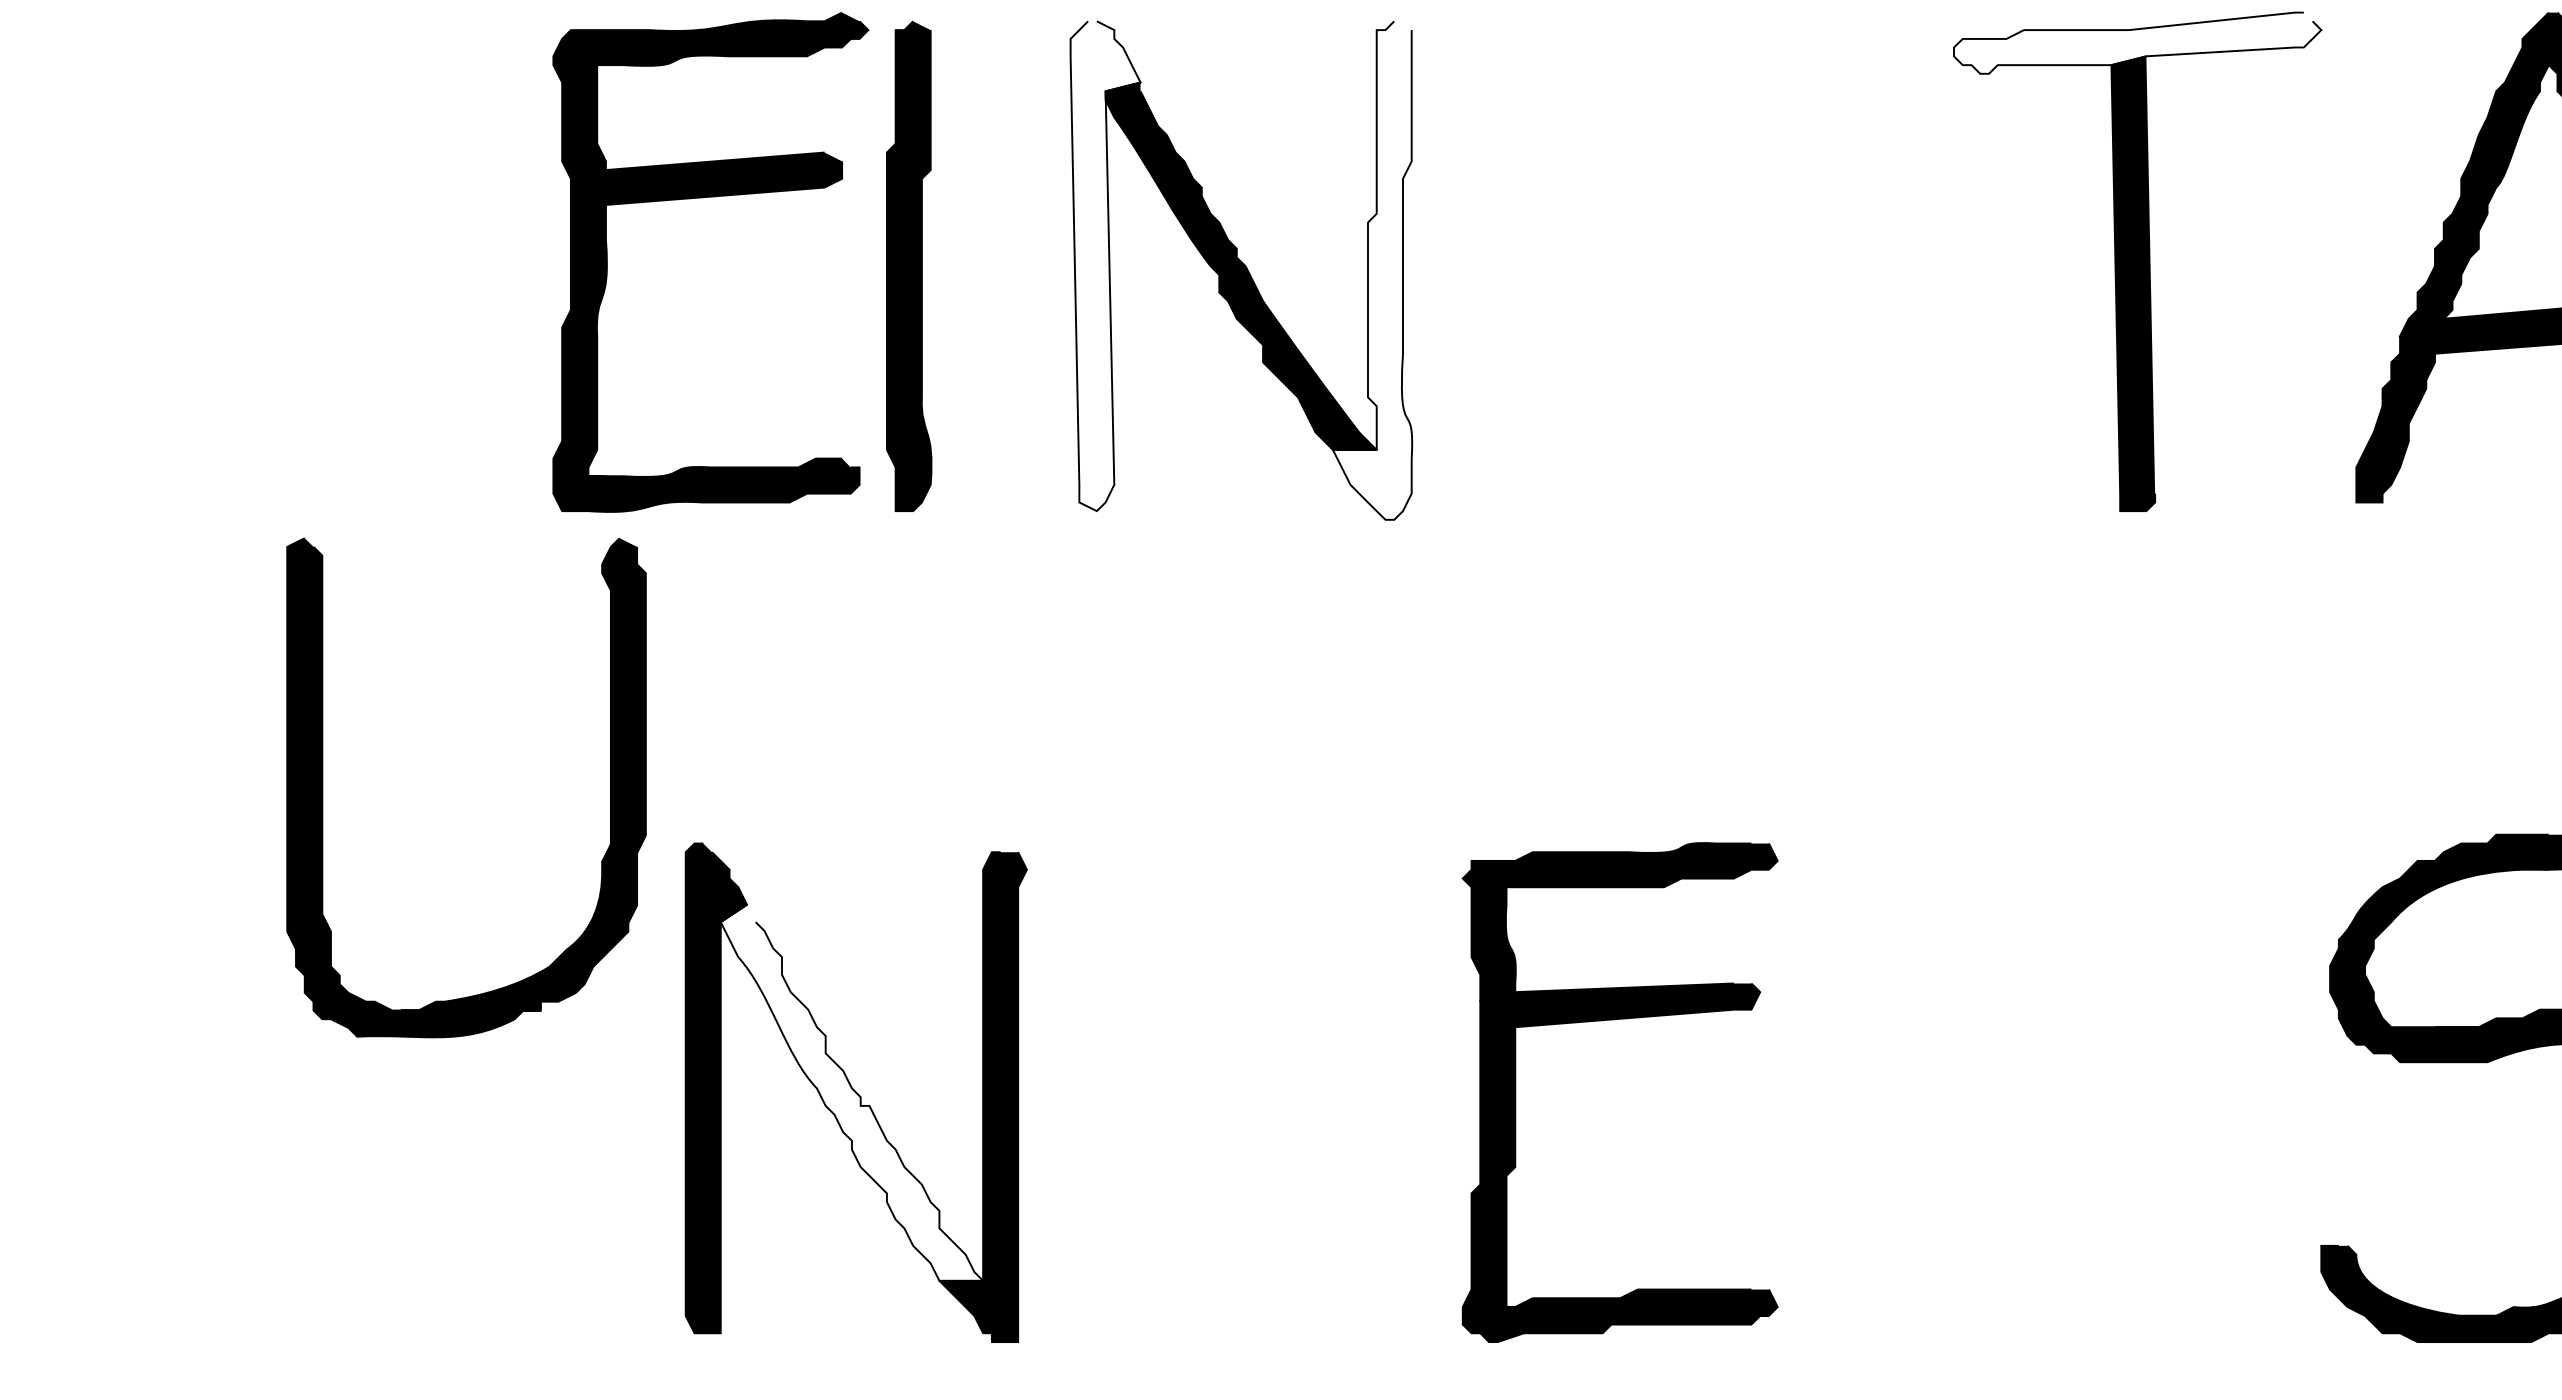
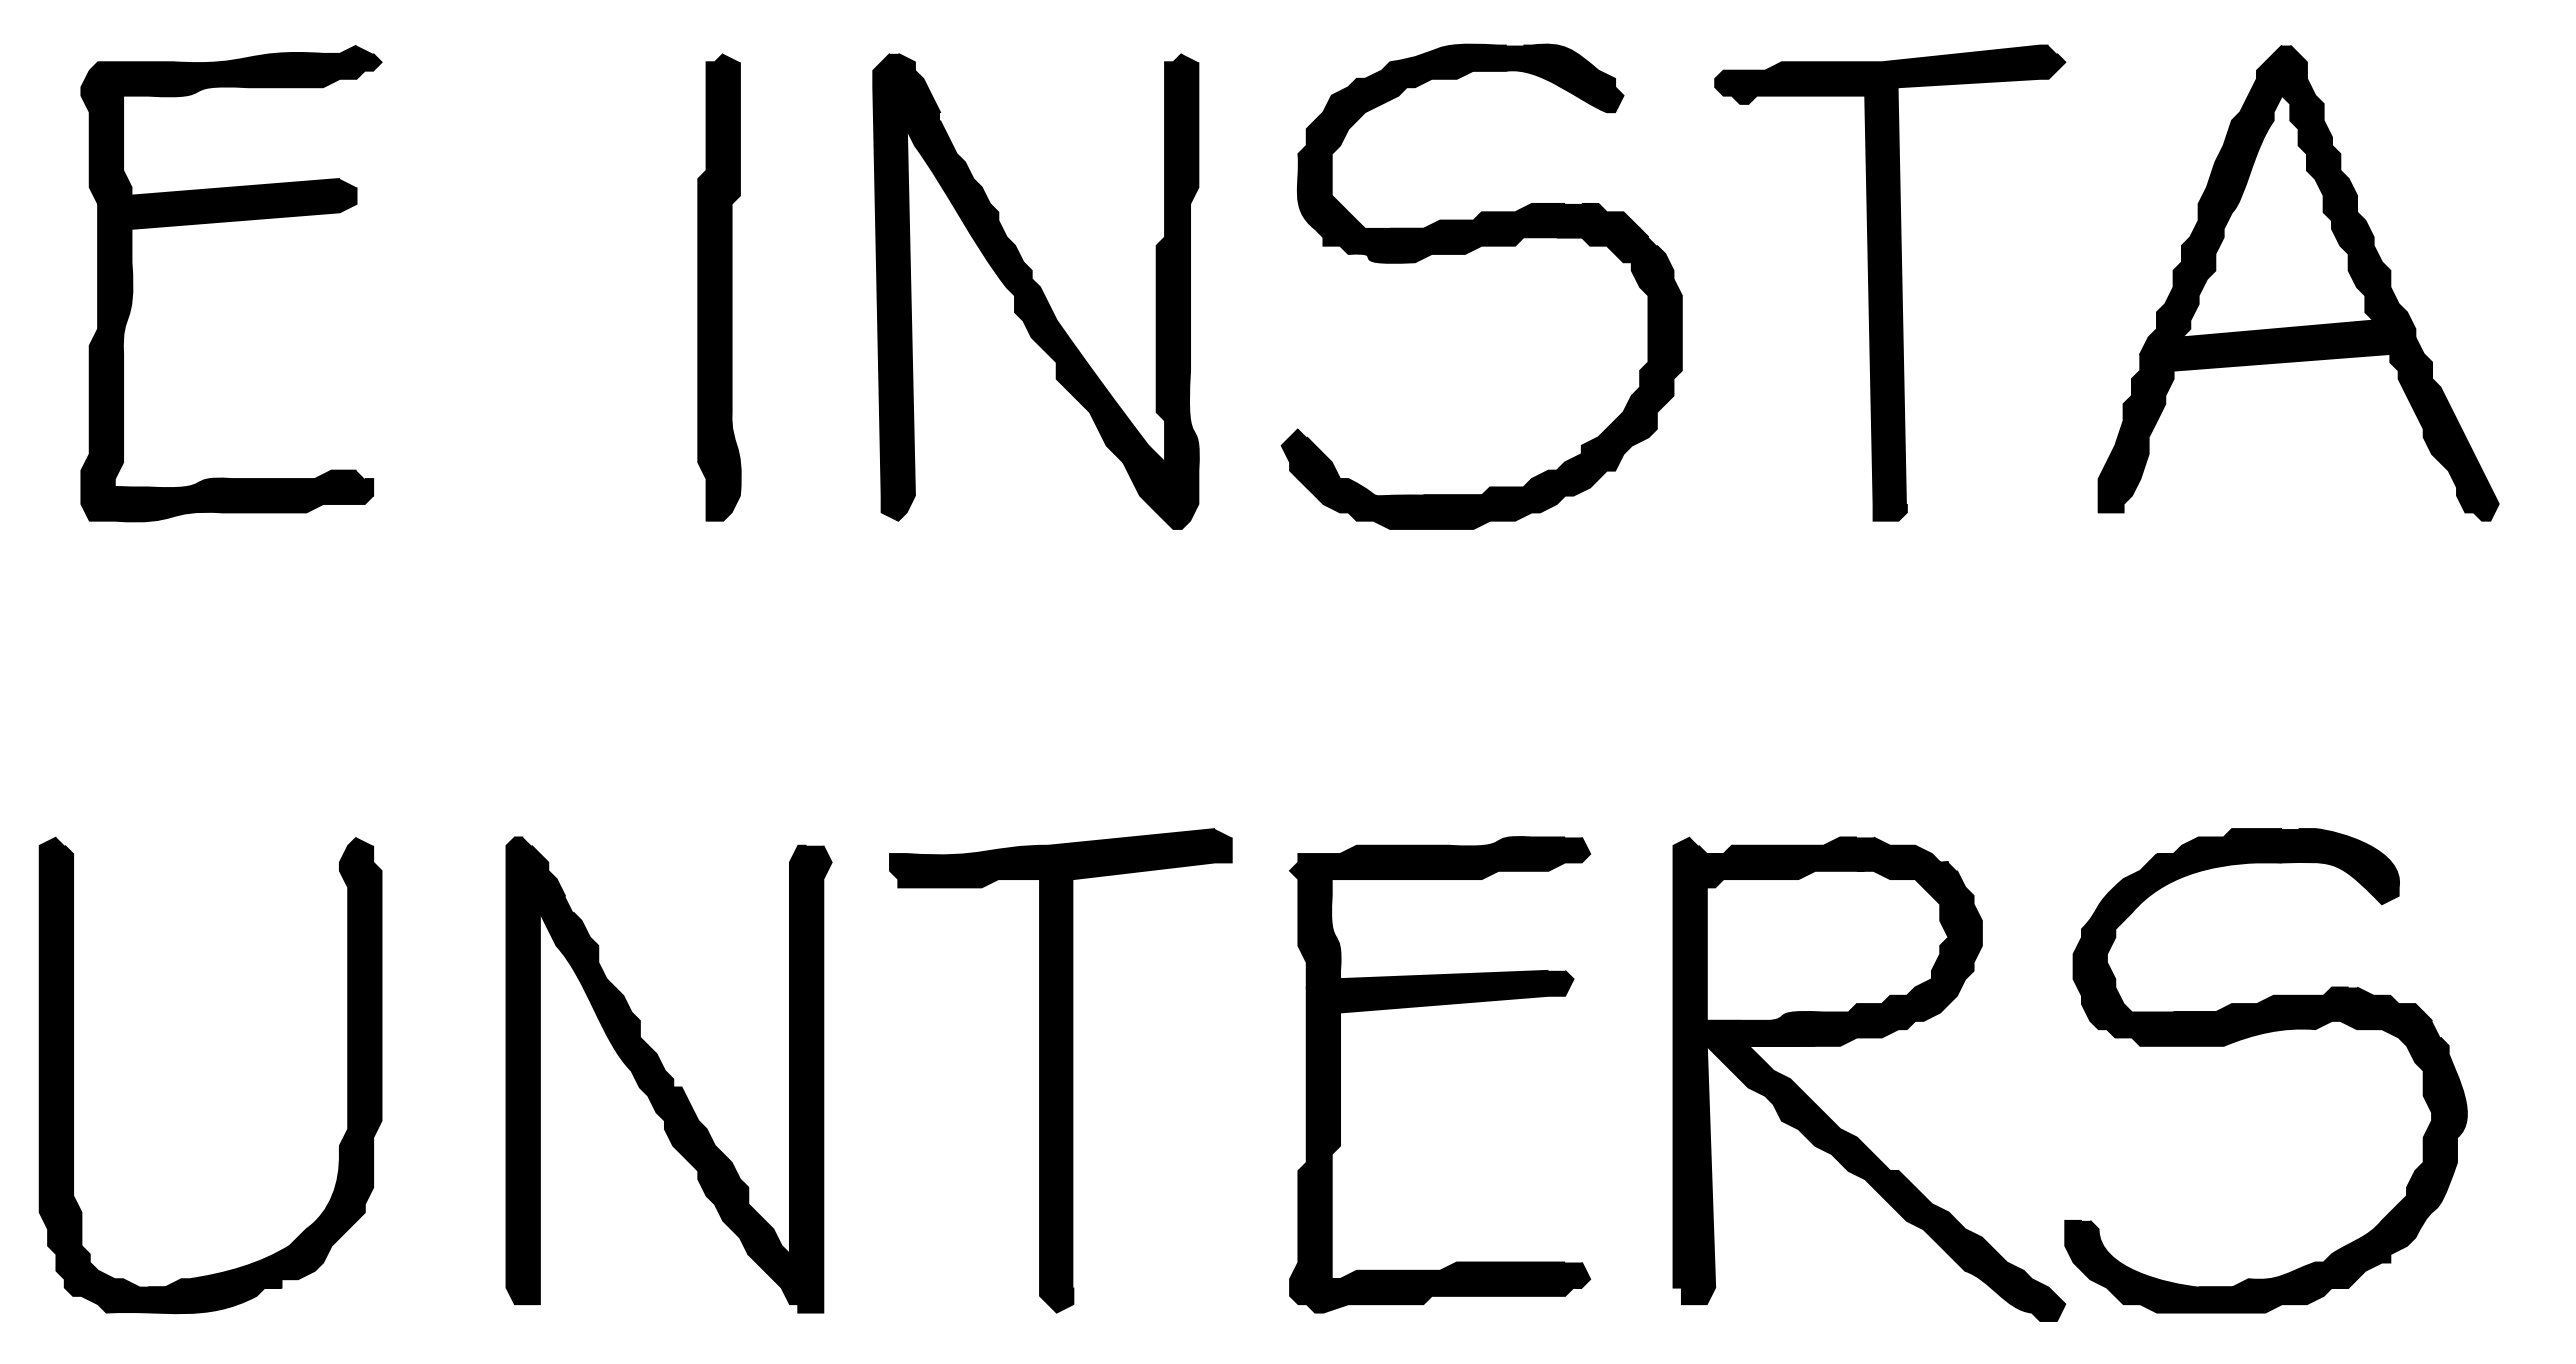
fill: (2137, 42) -> (1890, 74), added
part: (707, 198) -> (228, 222), moved
part: (1693, 231) -> (1466, 254), added
fill: (1105, 265) -> (906, 286), added
fill: (1371, 269) -> (1160, 290), added
part: (322, 787) -> (73, 1075), moved
part: (1611, 1020) -> (1431, 1006), moved
part: (2115, 1054) -> (1869, 1038), added
part: (1267, 1088) -> (1060, 1070), added
fill: (851, 1092) -> (664, 1074), added

